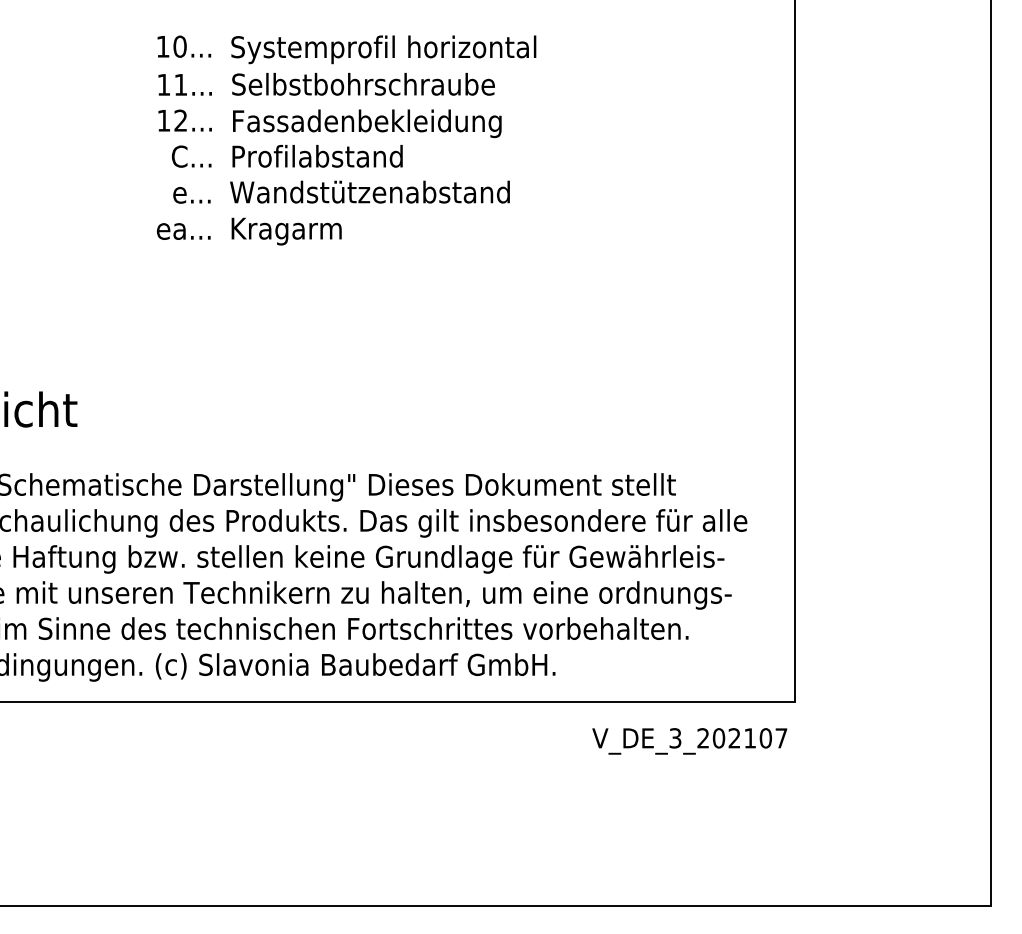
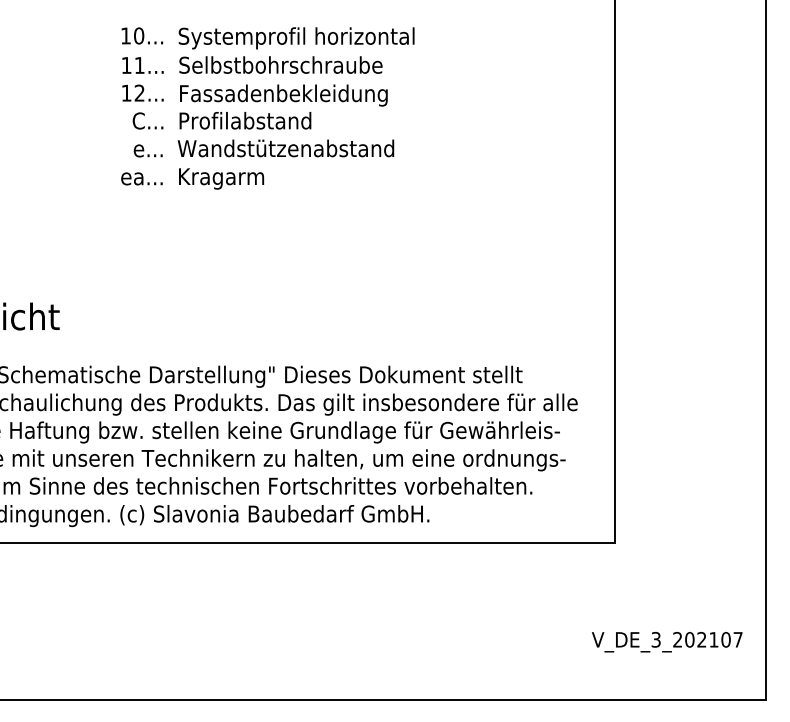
text: (690, 741) -> (667, 642), moved

